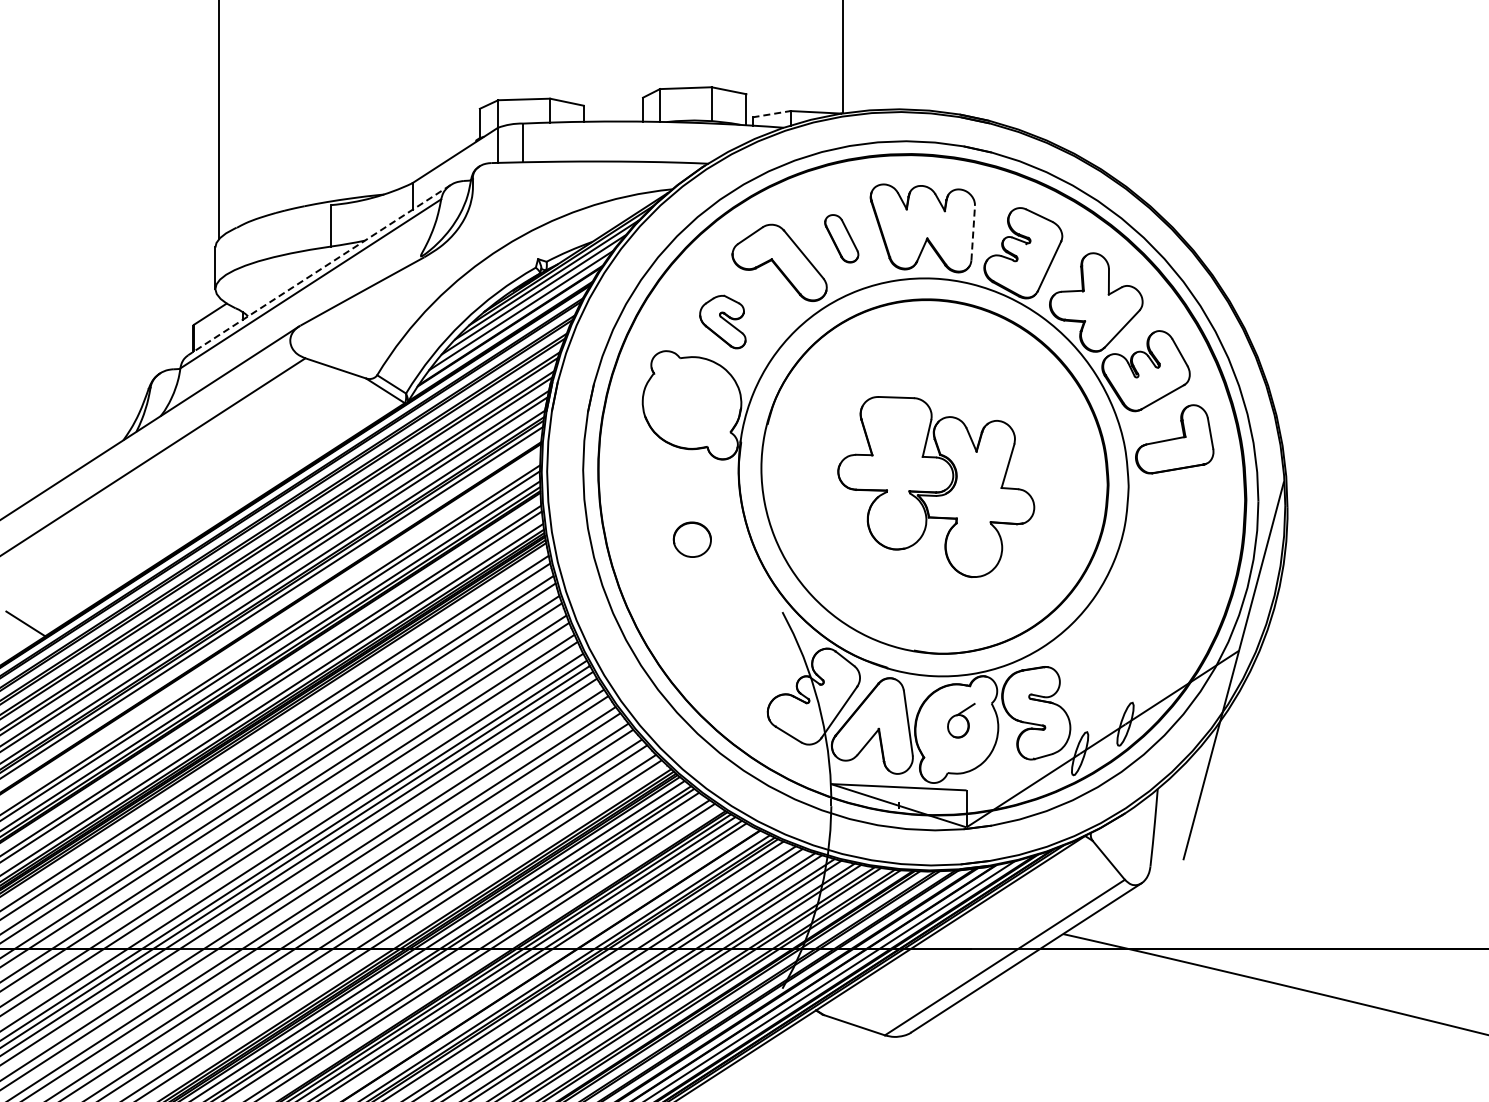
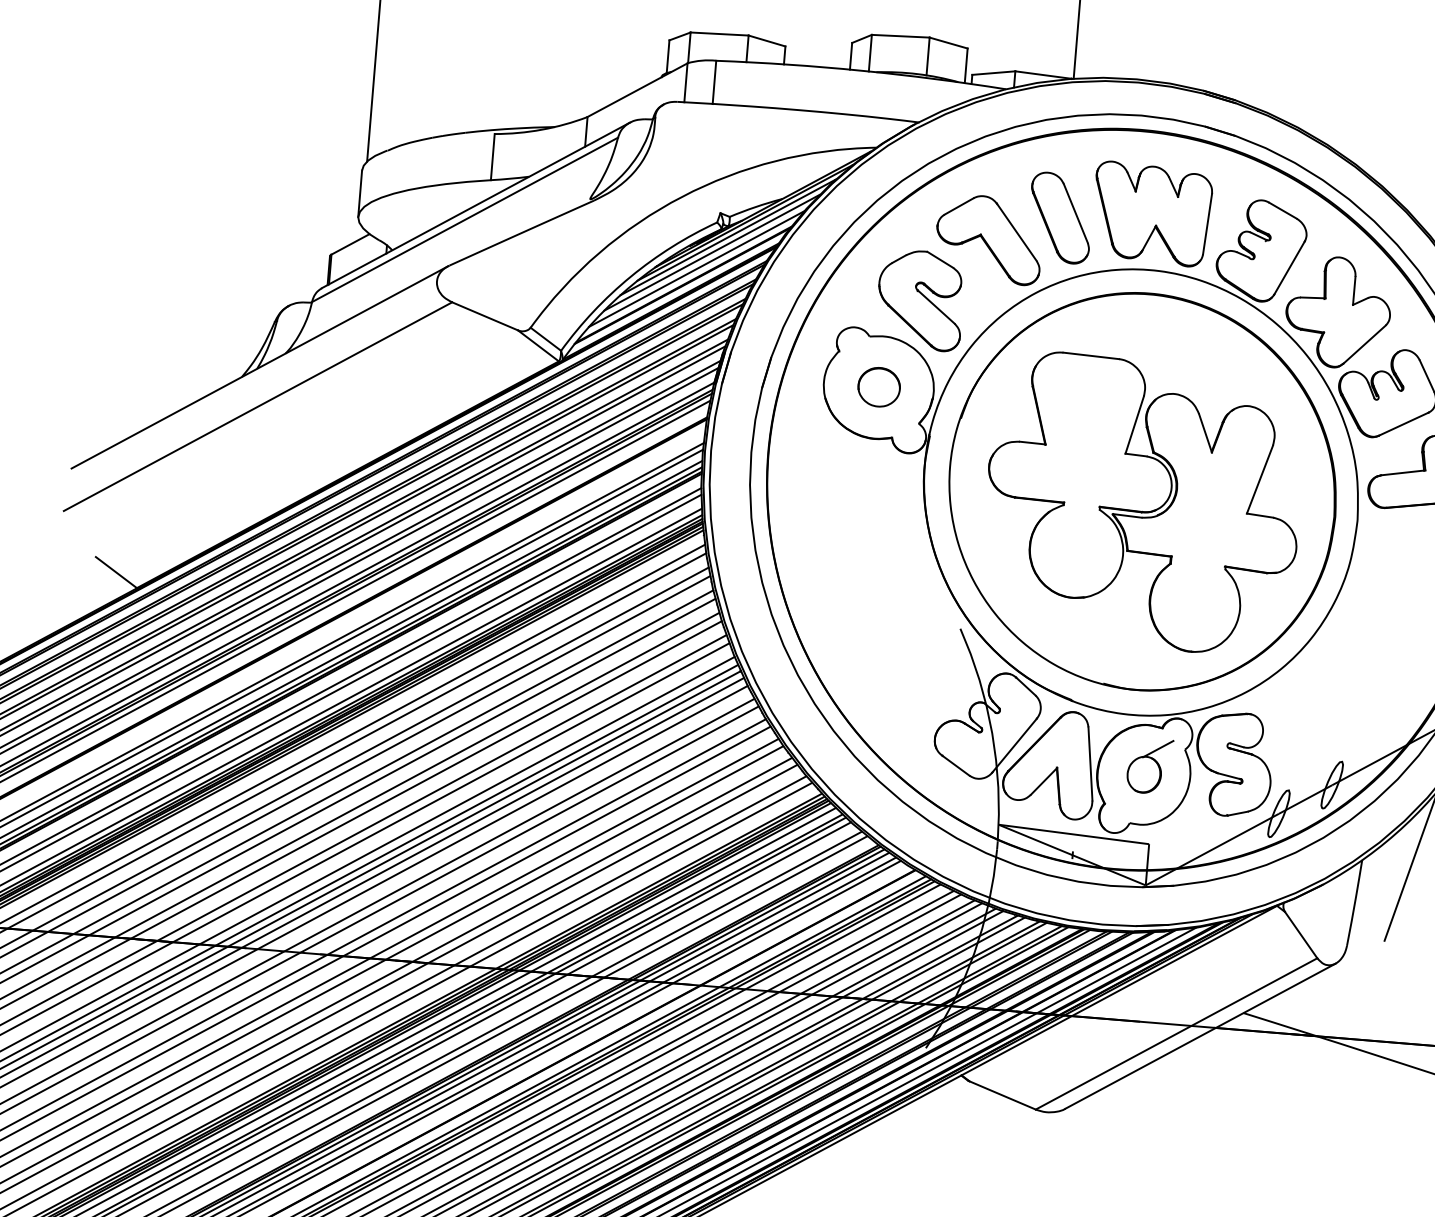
line: (772, 114) -> (994, 73), dashed -> solid
line: (973, 232) -> (1207, 223), dashed -> solid
part: (841, 238) -> (1060, 217), size x1.67
line: (319, 270) -> (475, 205), dashed -> solid
part: (722, 321) -> (920, 299), size x1.67
part: (936, 486) -> (1143, 502), size x1.43
part: (691, 539) -> (878, 386), moved
part: (961, 720) -> (1149, 765), size x1.43

